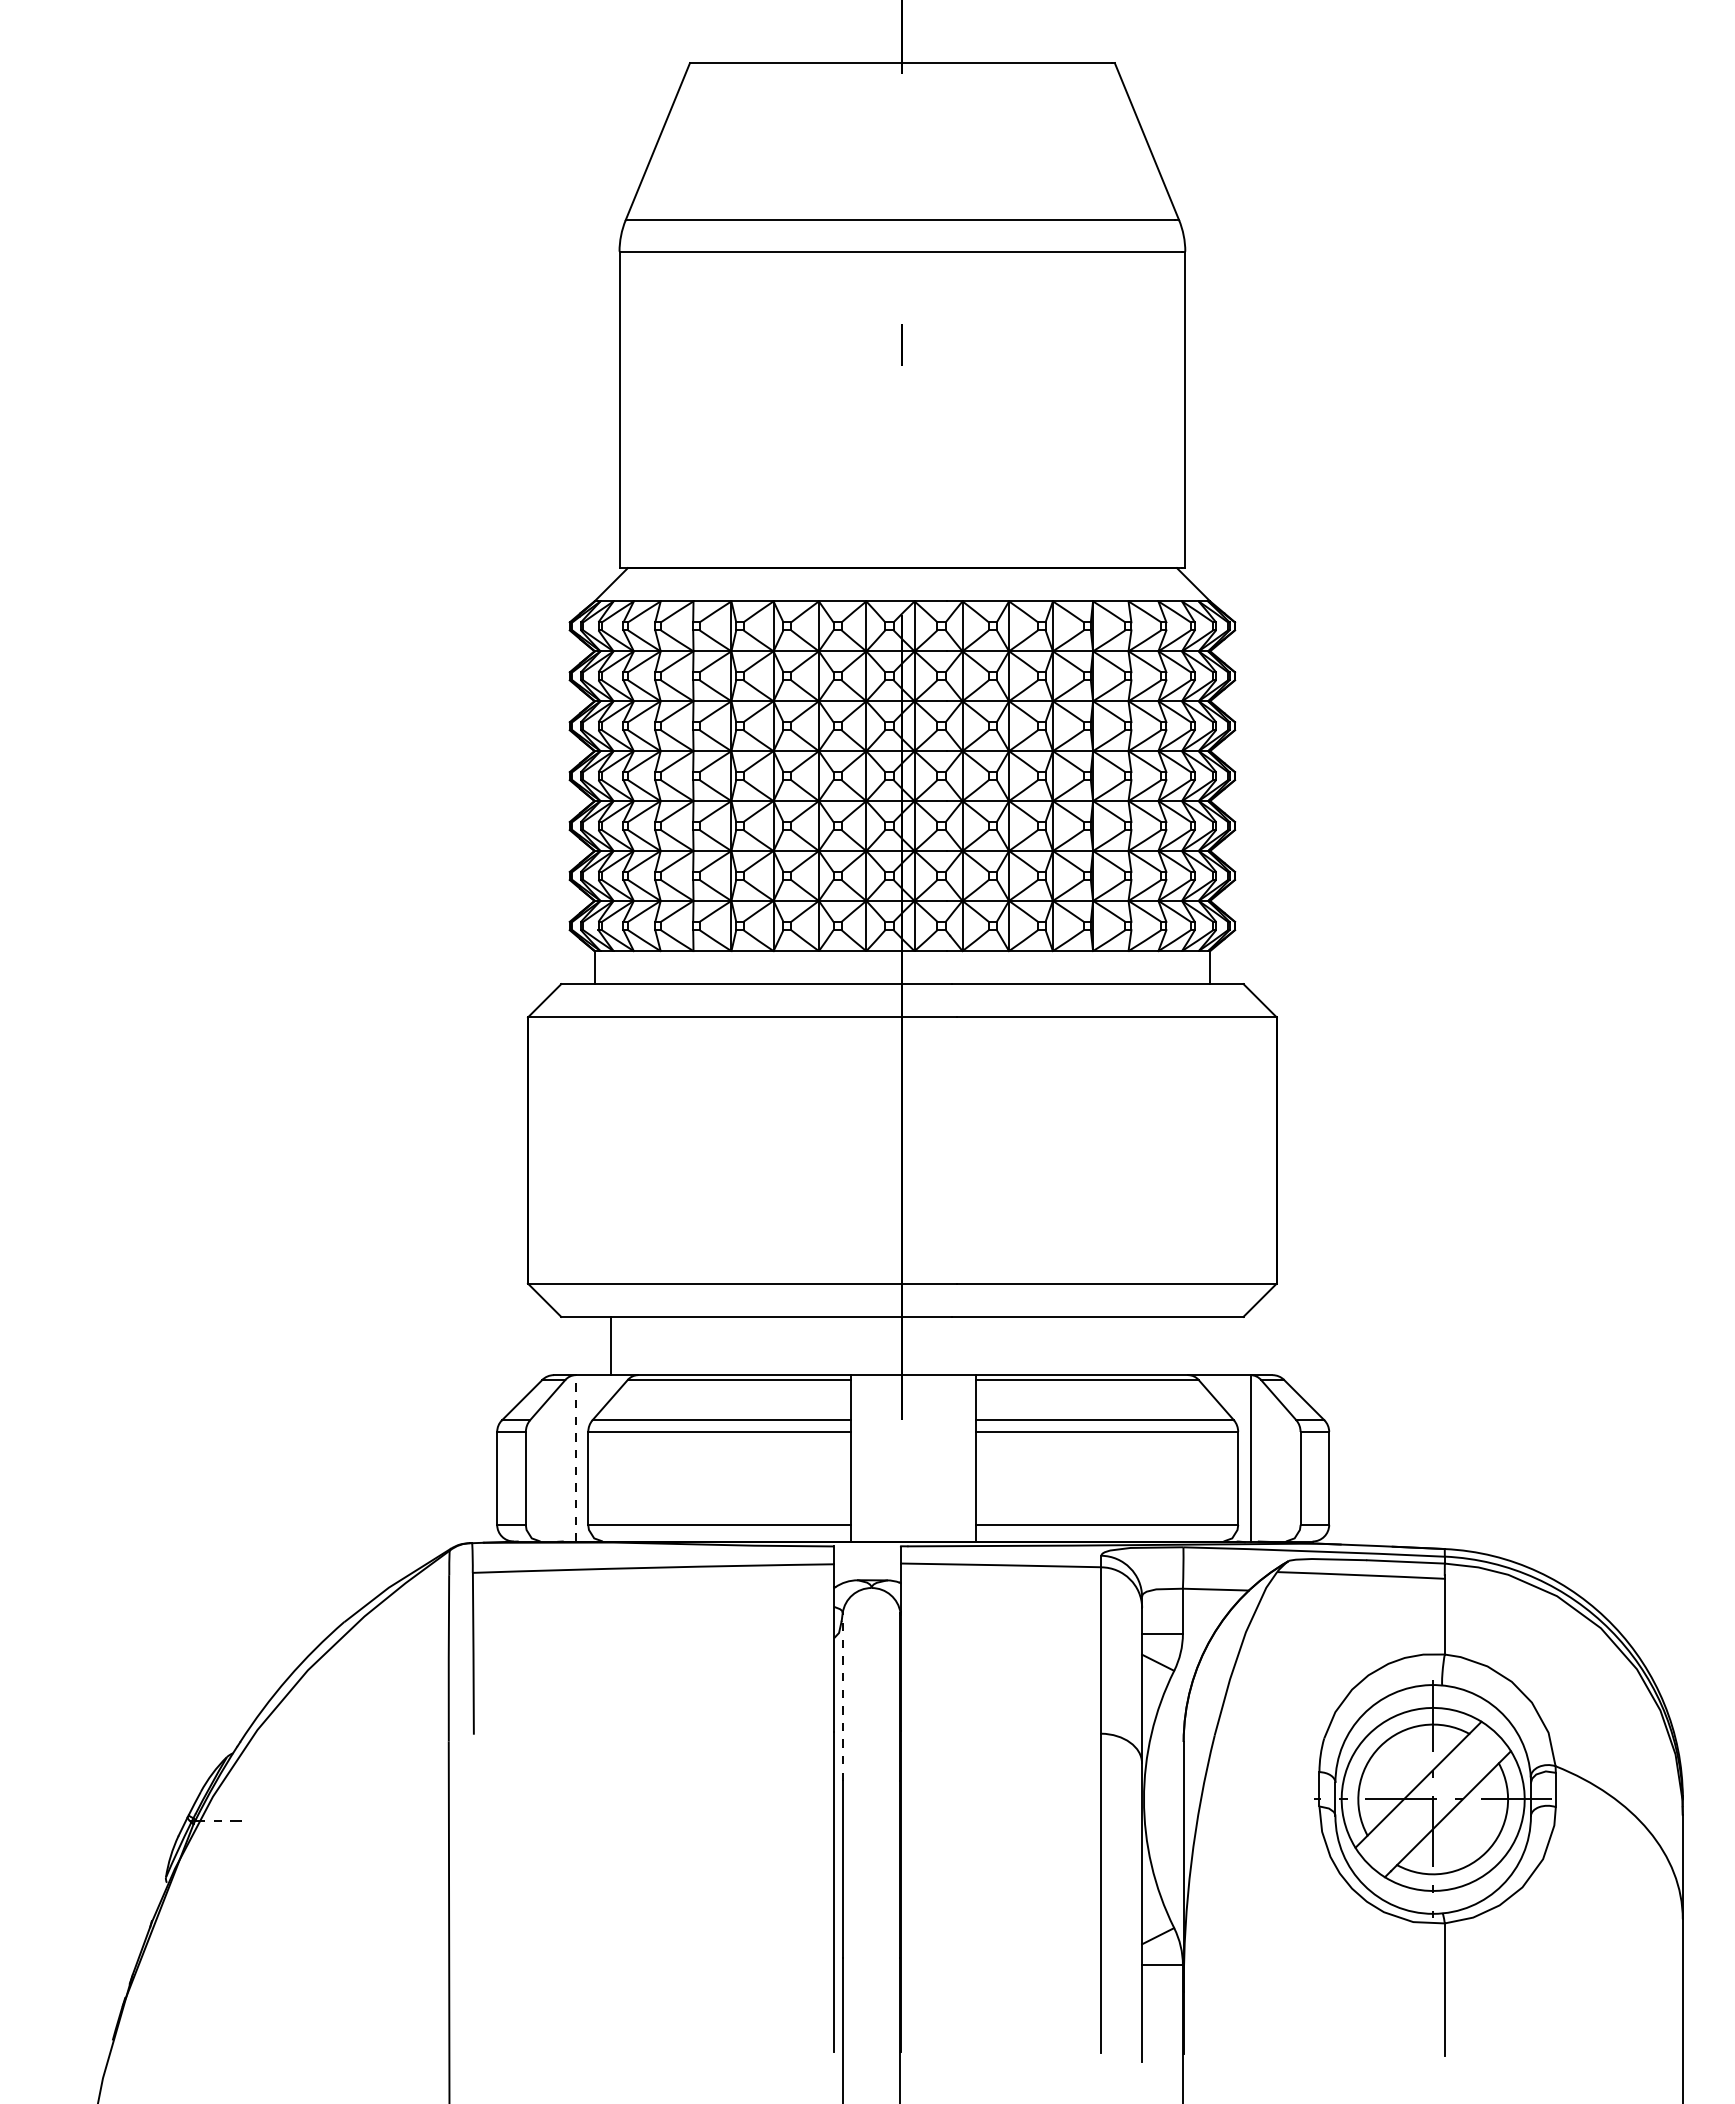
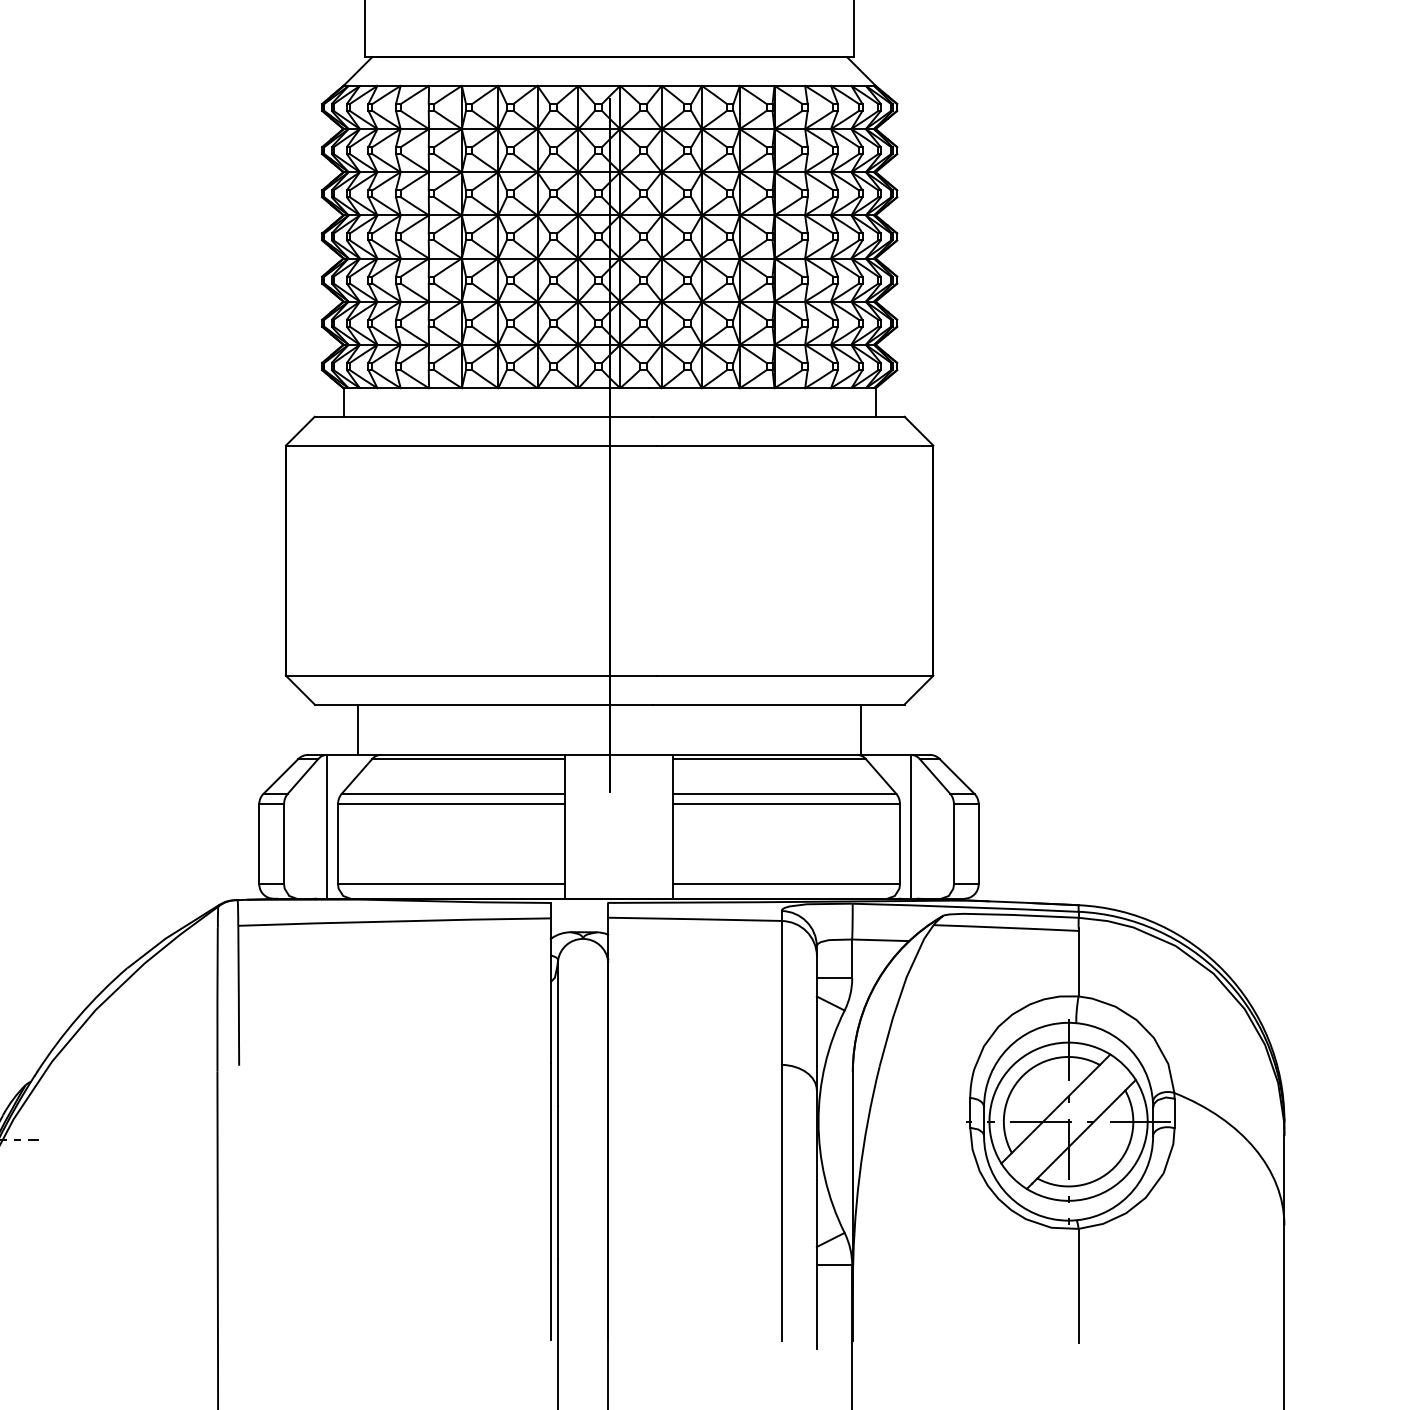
line: (1193, 1345) -> (861, 729), added
line: (575, 1457) -> (327, 826), dashed -> solid
line: (842, 1696) -> (557, 1032), dashed -> solid

